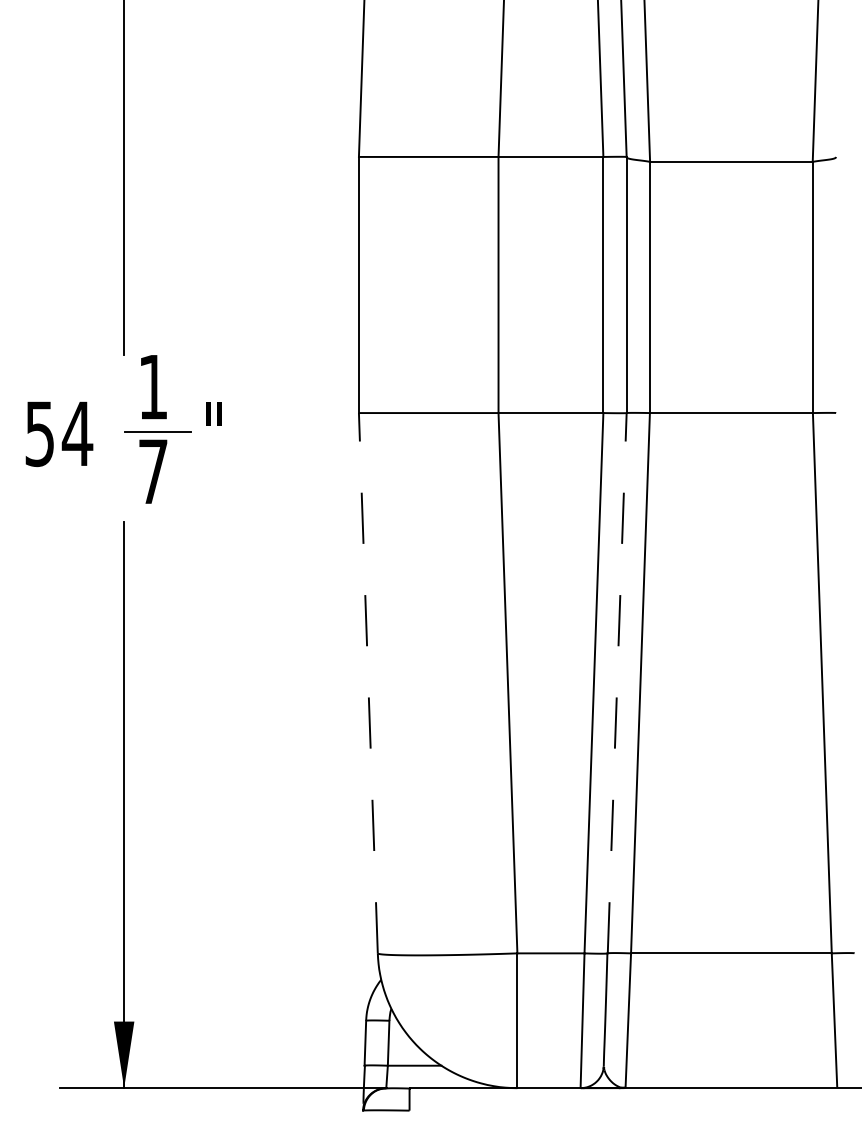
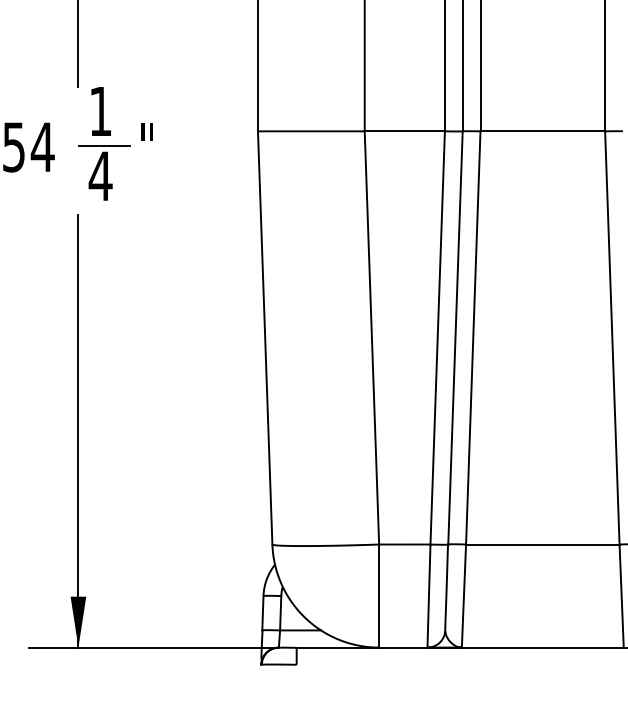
text: (152, 471) -> (100, 176), 7 -> 4
line: (368, 682) -> (265, 337), dashed -> solid
line: (617, 682) -> (455, 337), dashed -> solid

